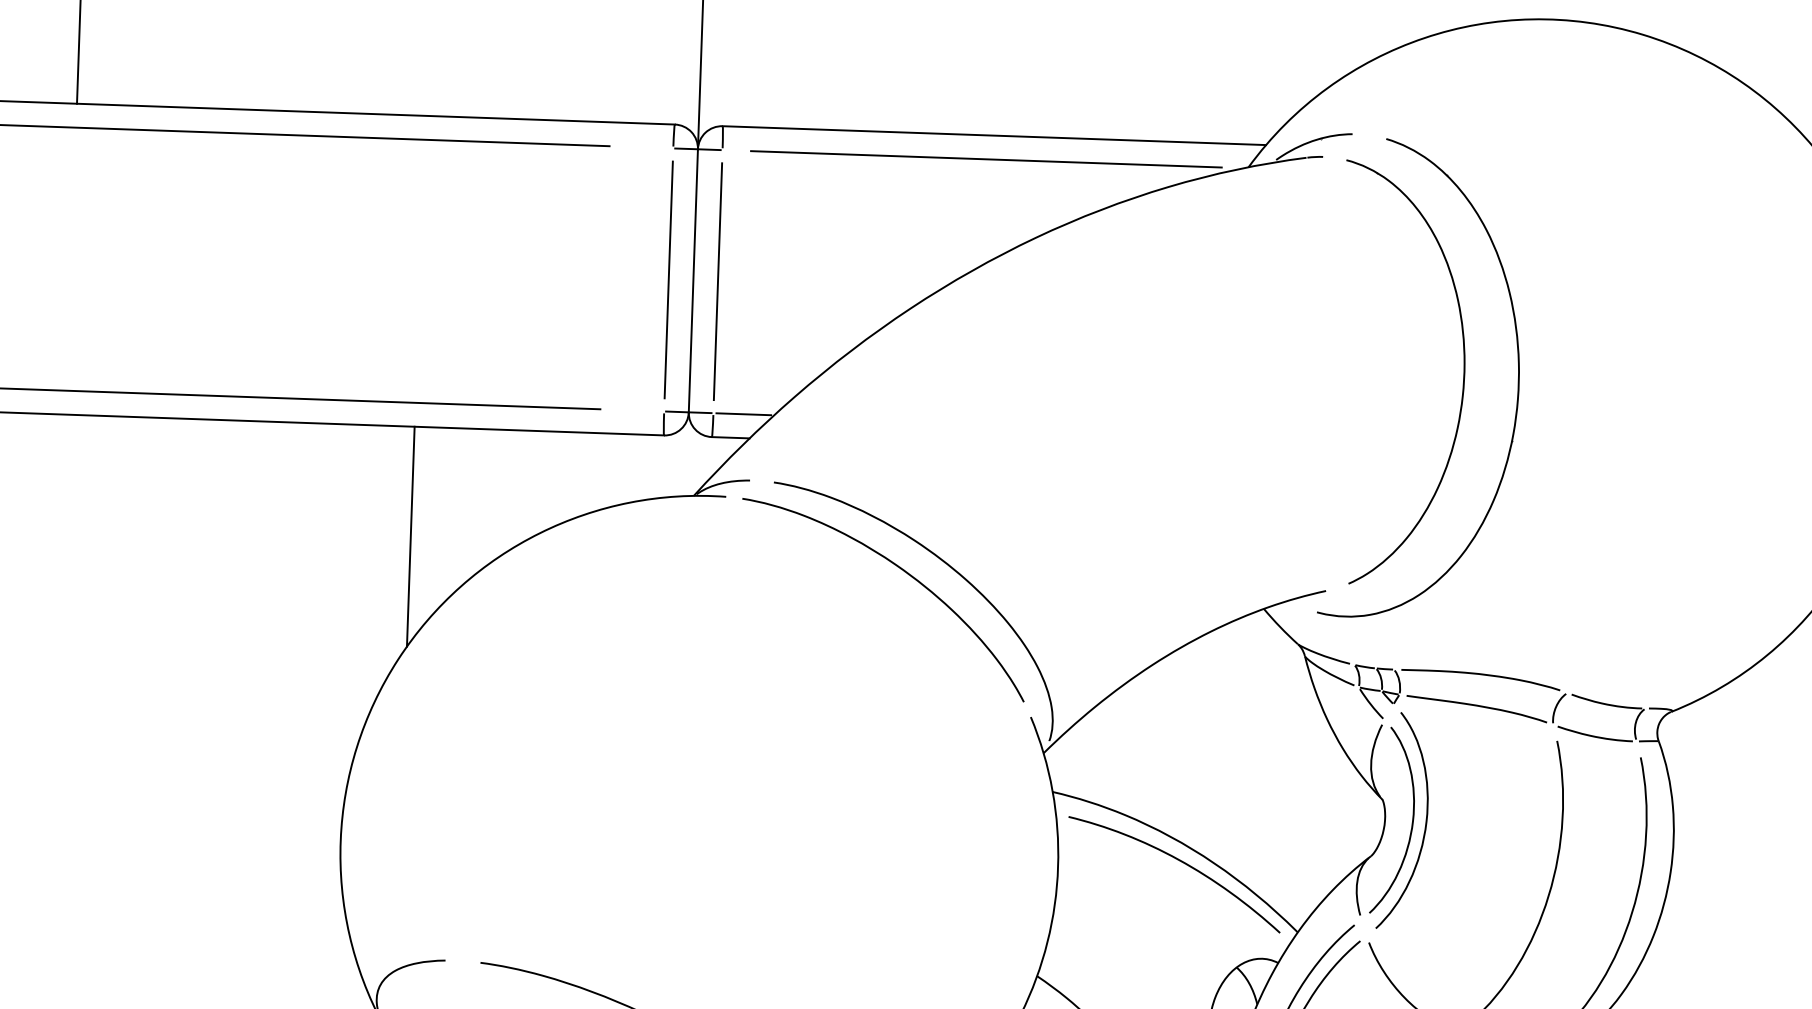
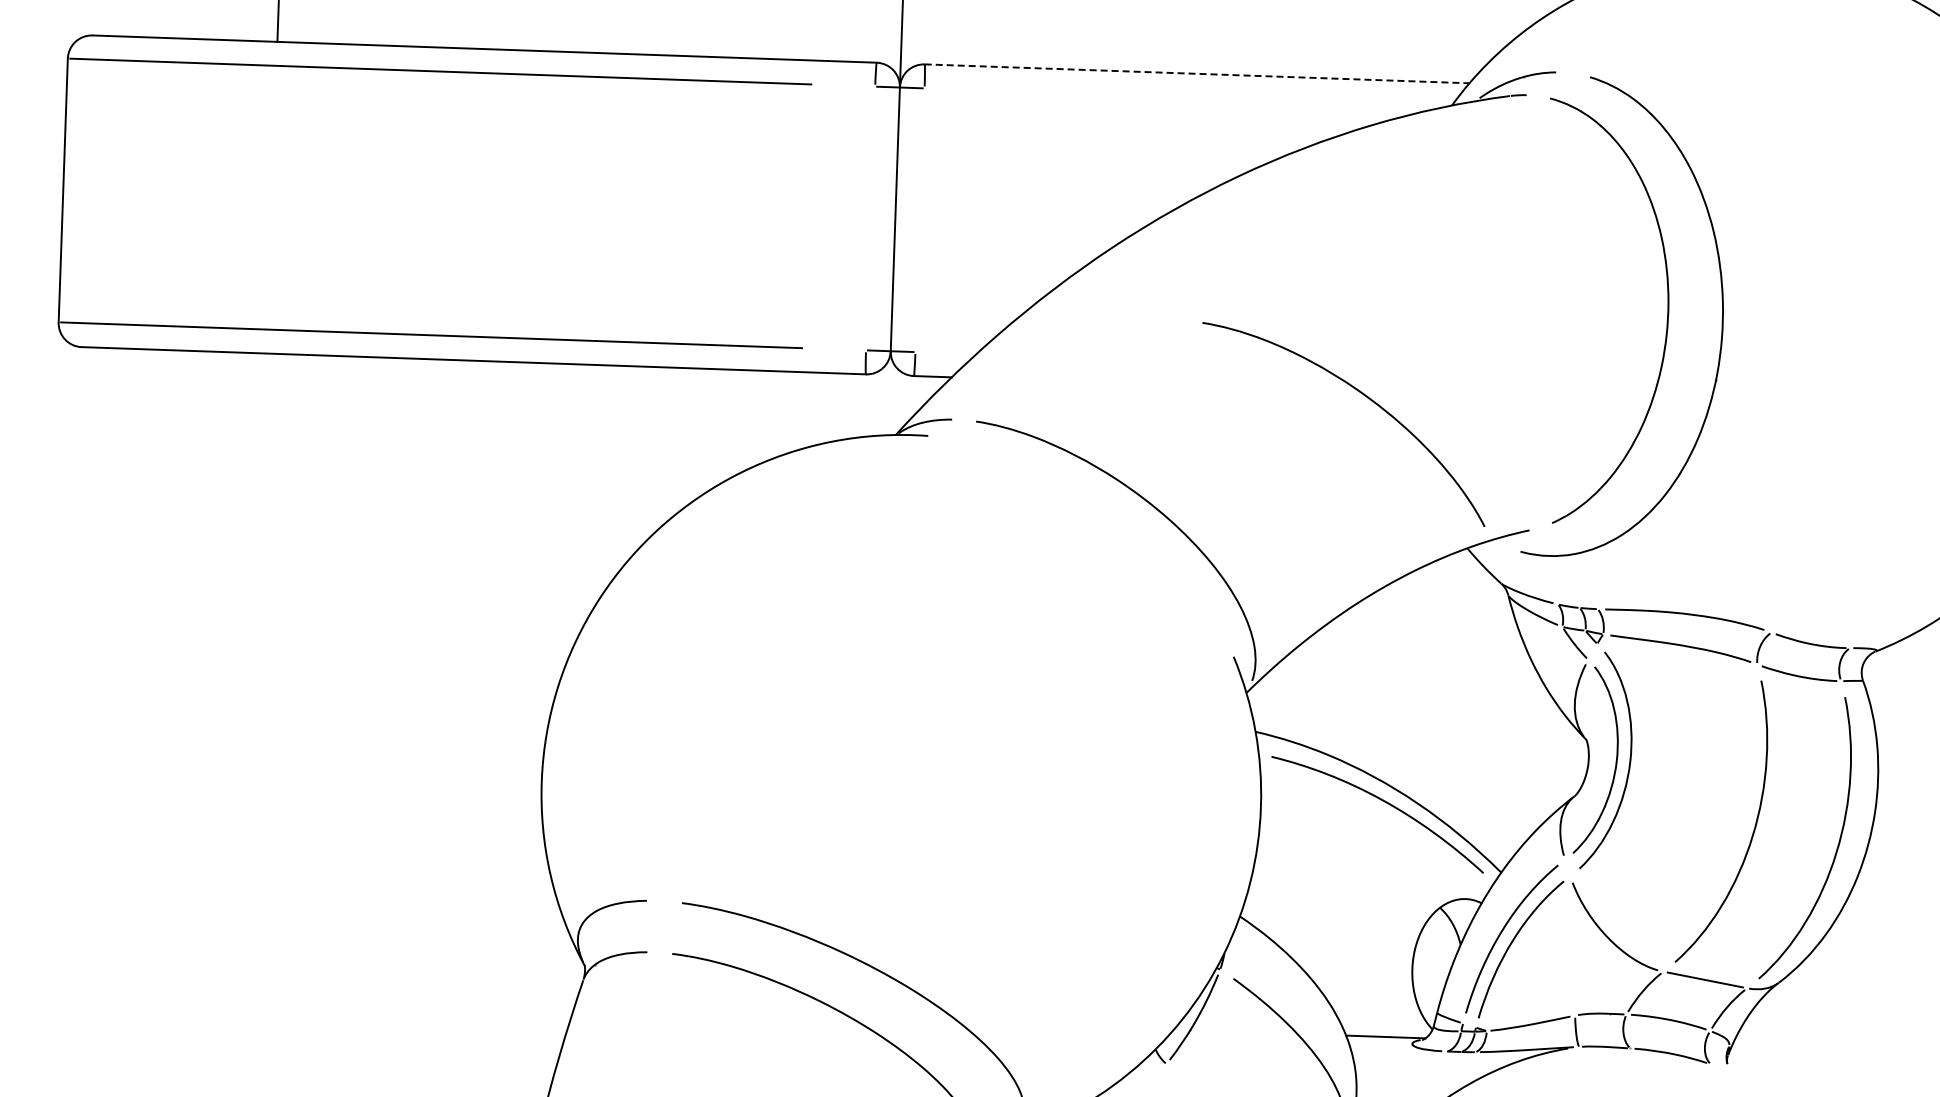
line: (994, 135) -> (1197, 73), solid -> dashed
line: (986, 159) -> (1189, 97), removed
line: (668, 279) -> (870, 218), removed
line: (717, 280) -> (919, 219), removed
line: (743, 414) -> (945, 353), removed
line: (410, 536) -> (611, 475), removed
curve: (904, 572) -> (1364, 396), moved

